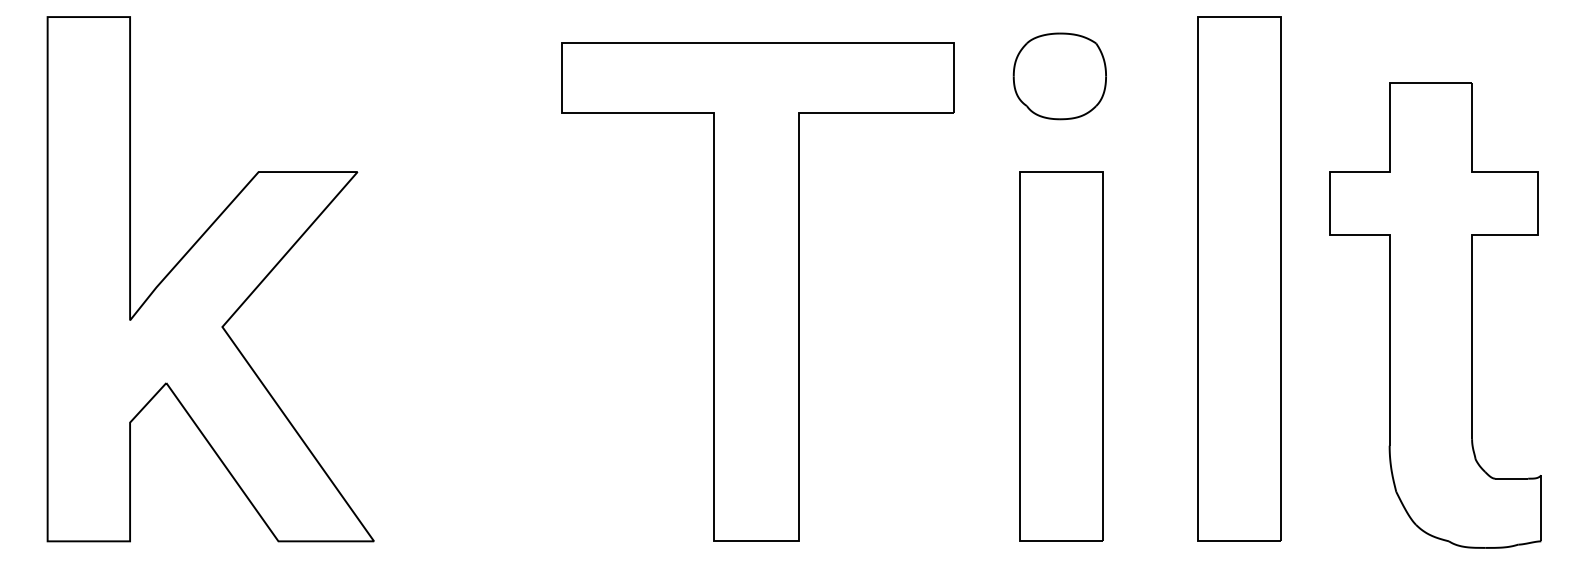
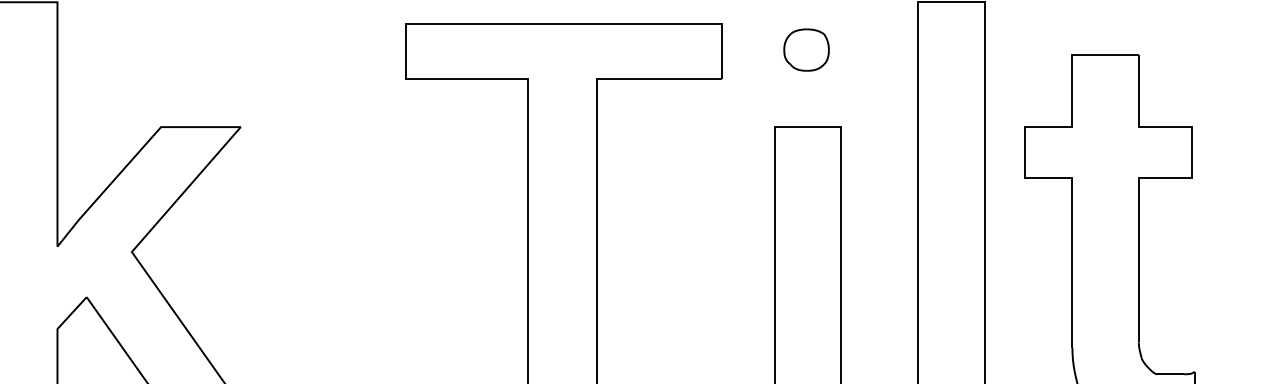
part: (1059, 76) -> (806, 50), size x0.6

